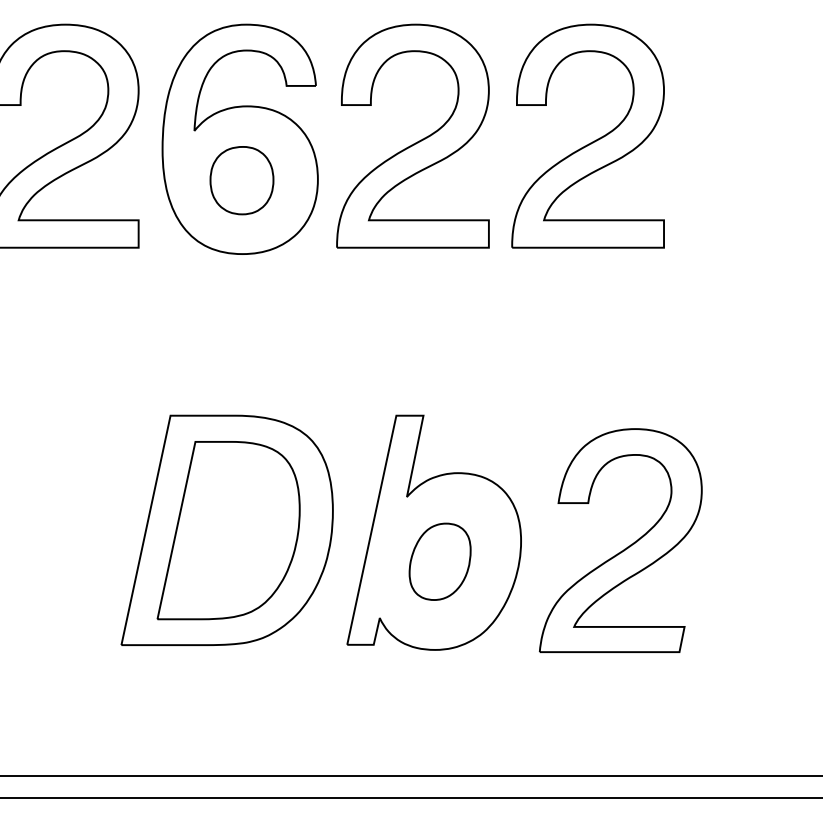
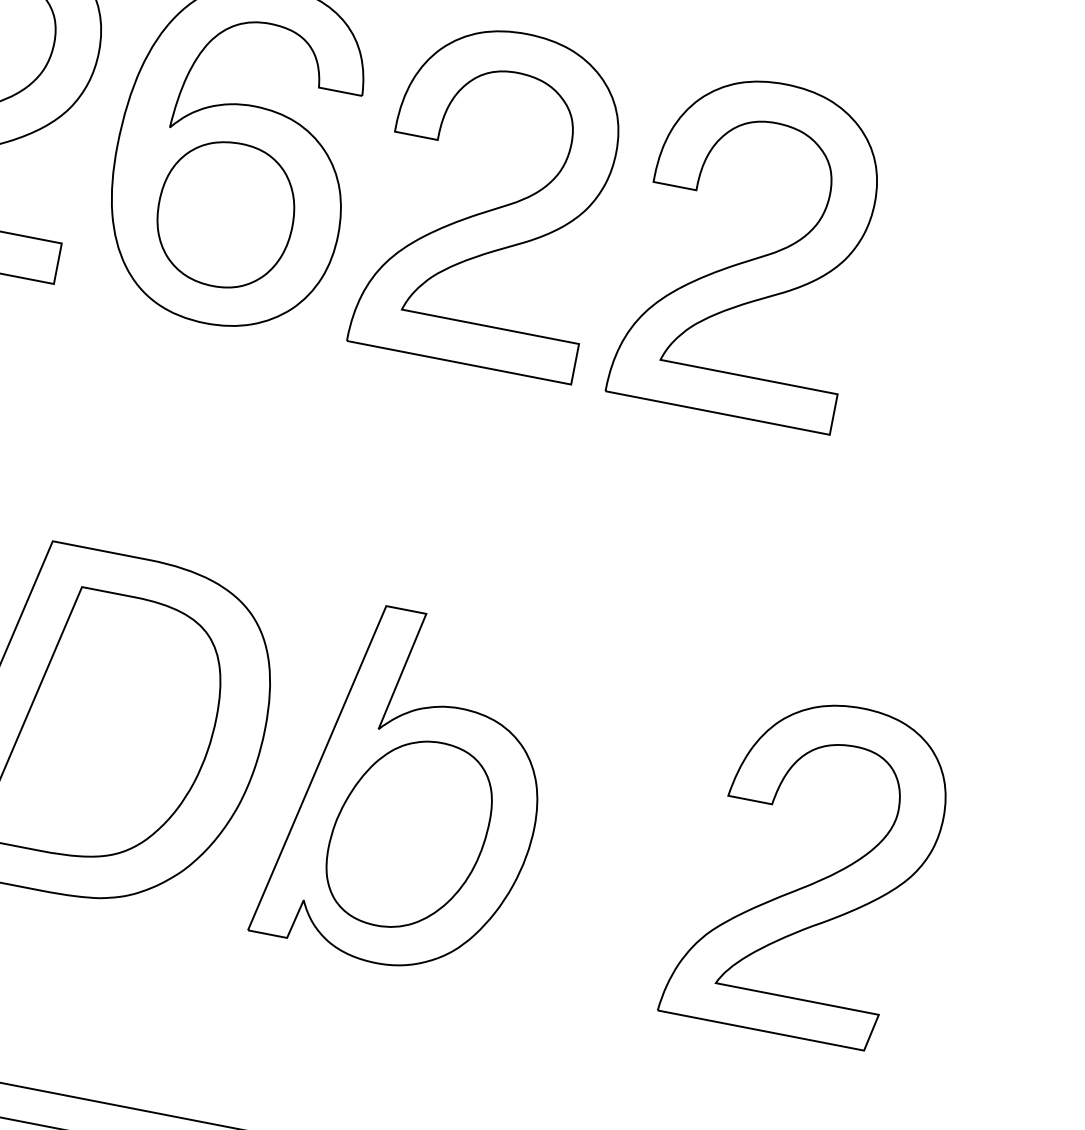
part: (241, 180) -> (225, 214), size x1.43
part: (624, 548) -> (812, 881), moved
part: (439, 561) -> (408, 833), size x1.67

